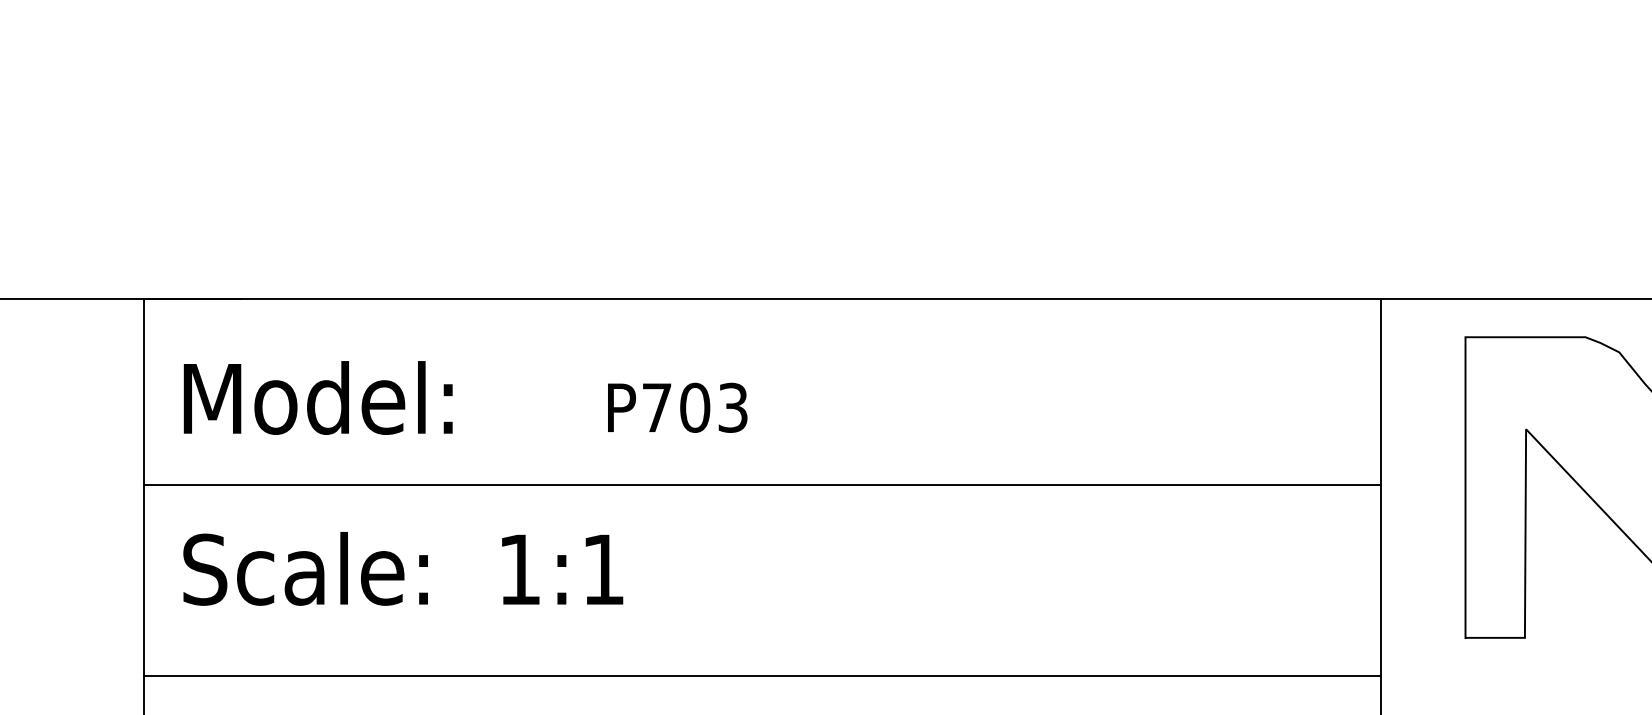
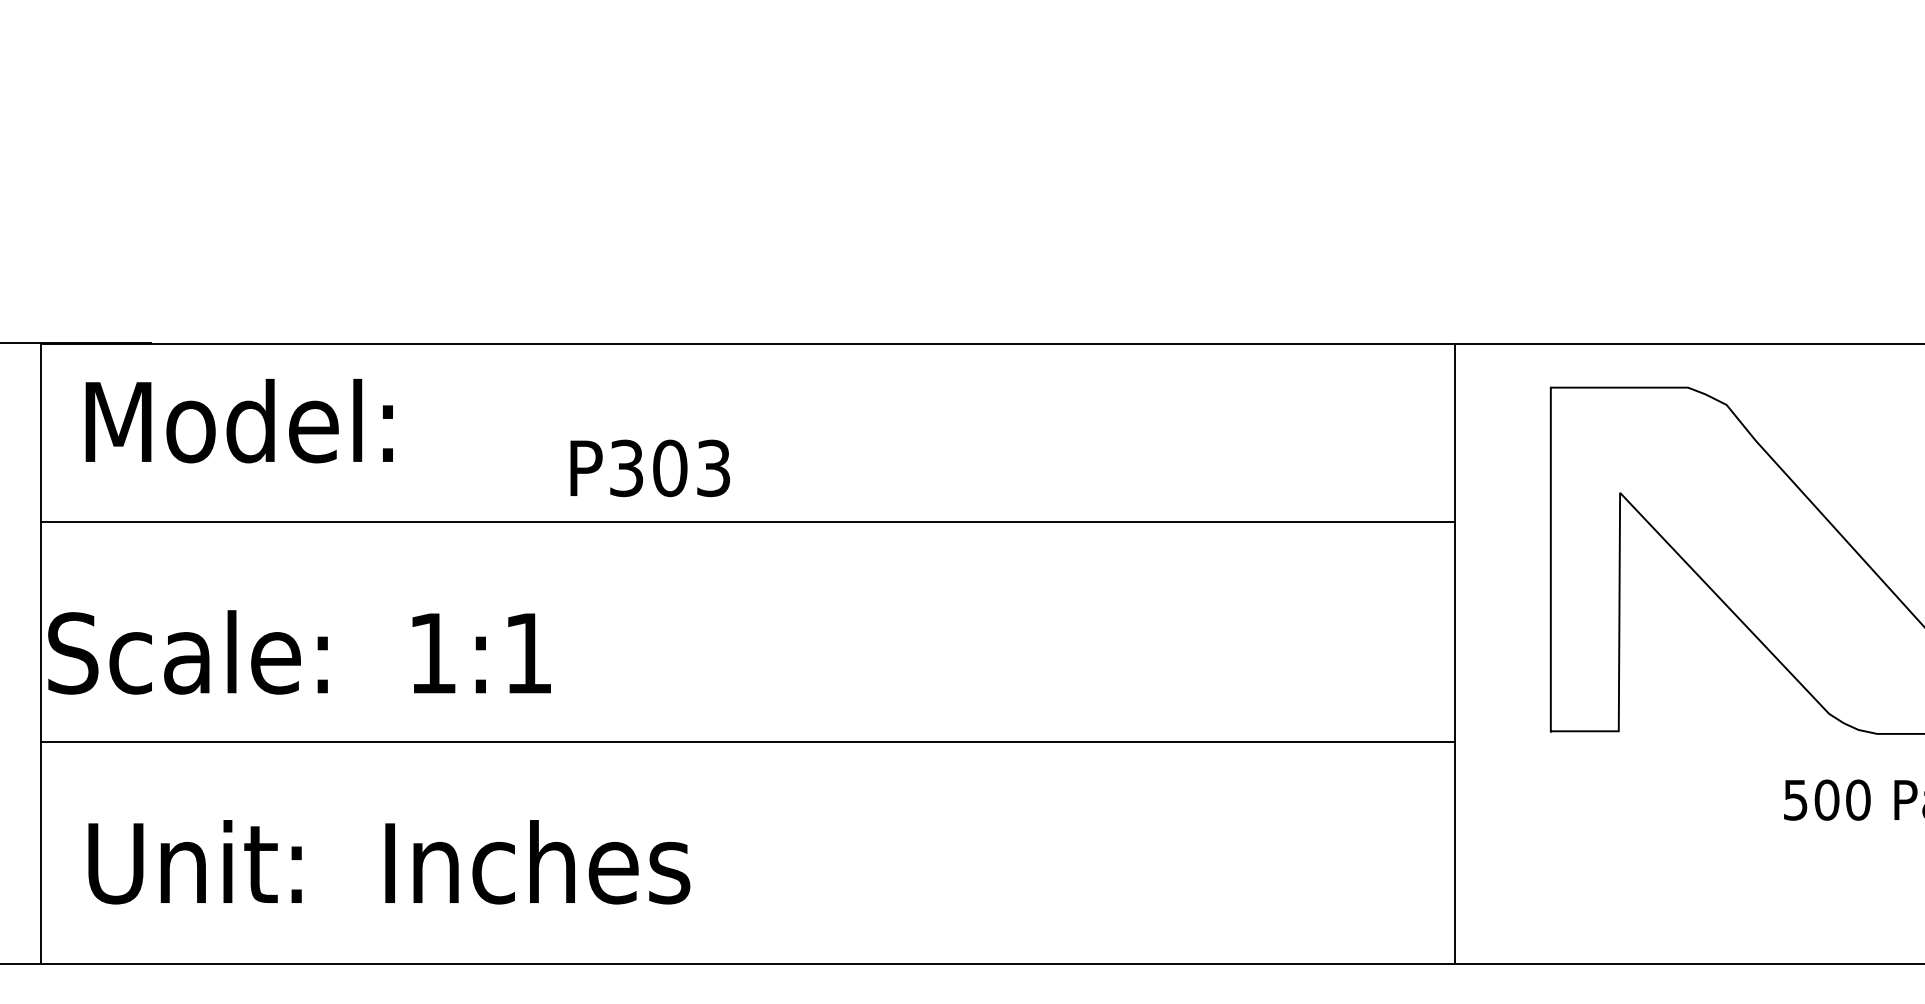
text: (317, 398) -> (238, 421), moved
text: (656, 407) -> (626, 468), P703 -> P303
line: (762, 484) -> (747, 521), moved
text: (403, 568) -> (299, 652), moved
line: (762, 676) -> (747, 742), moved

